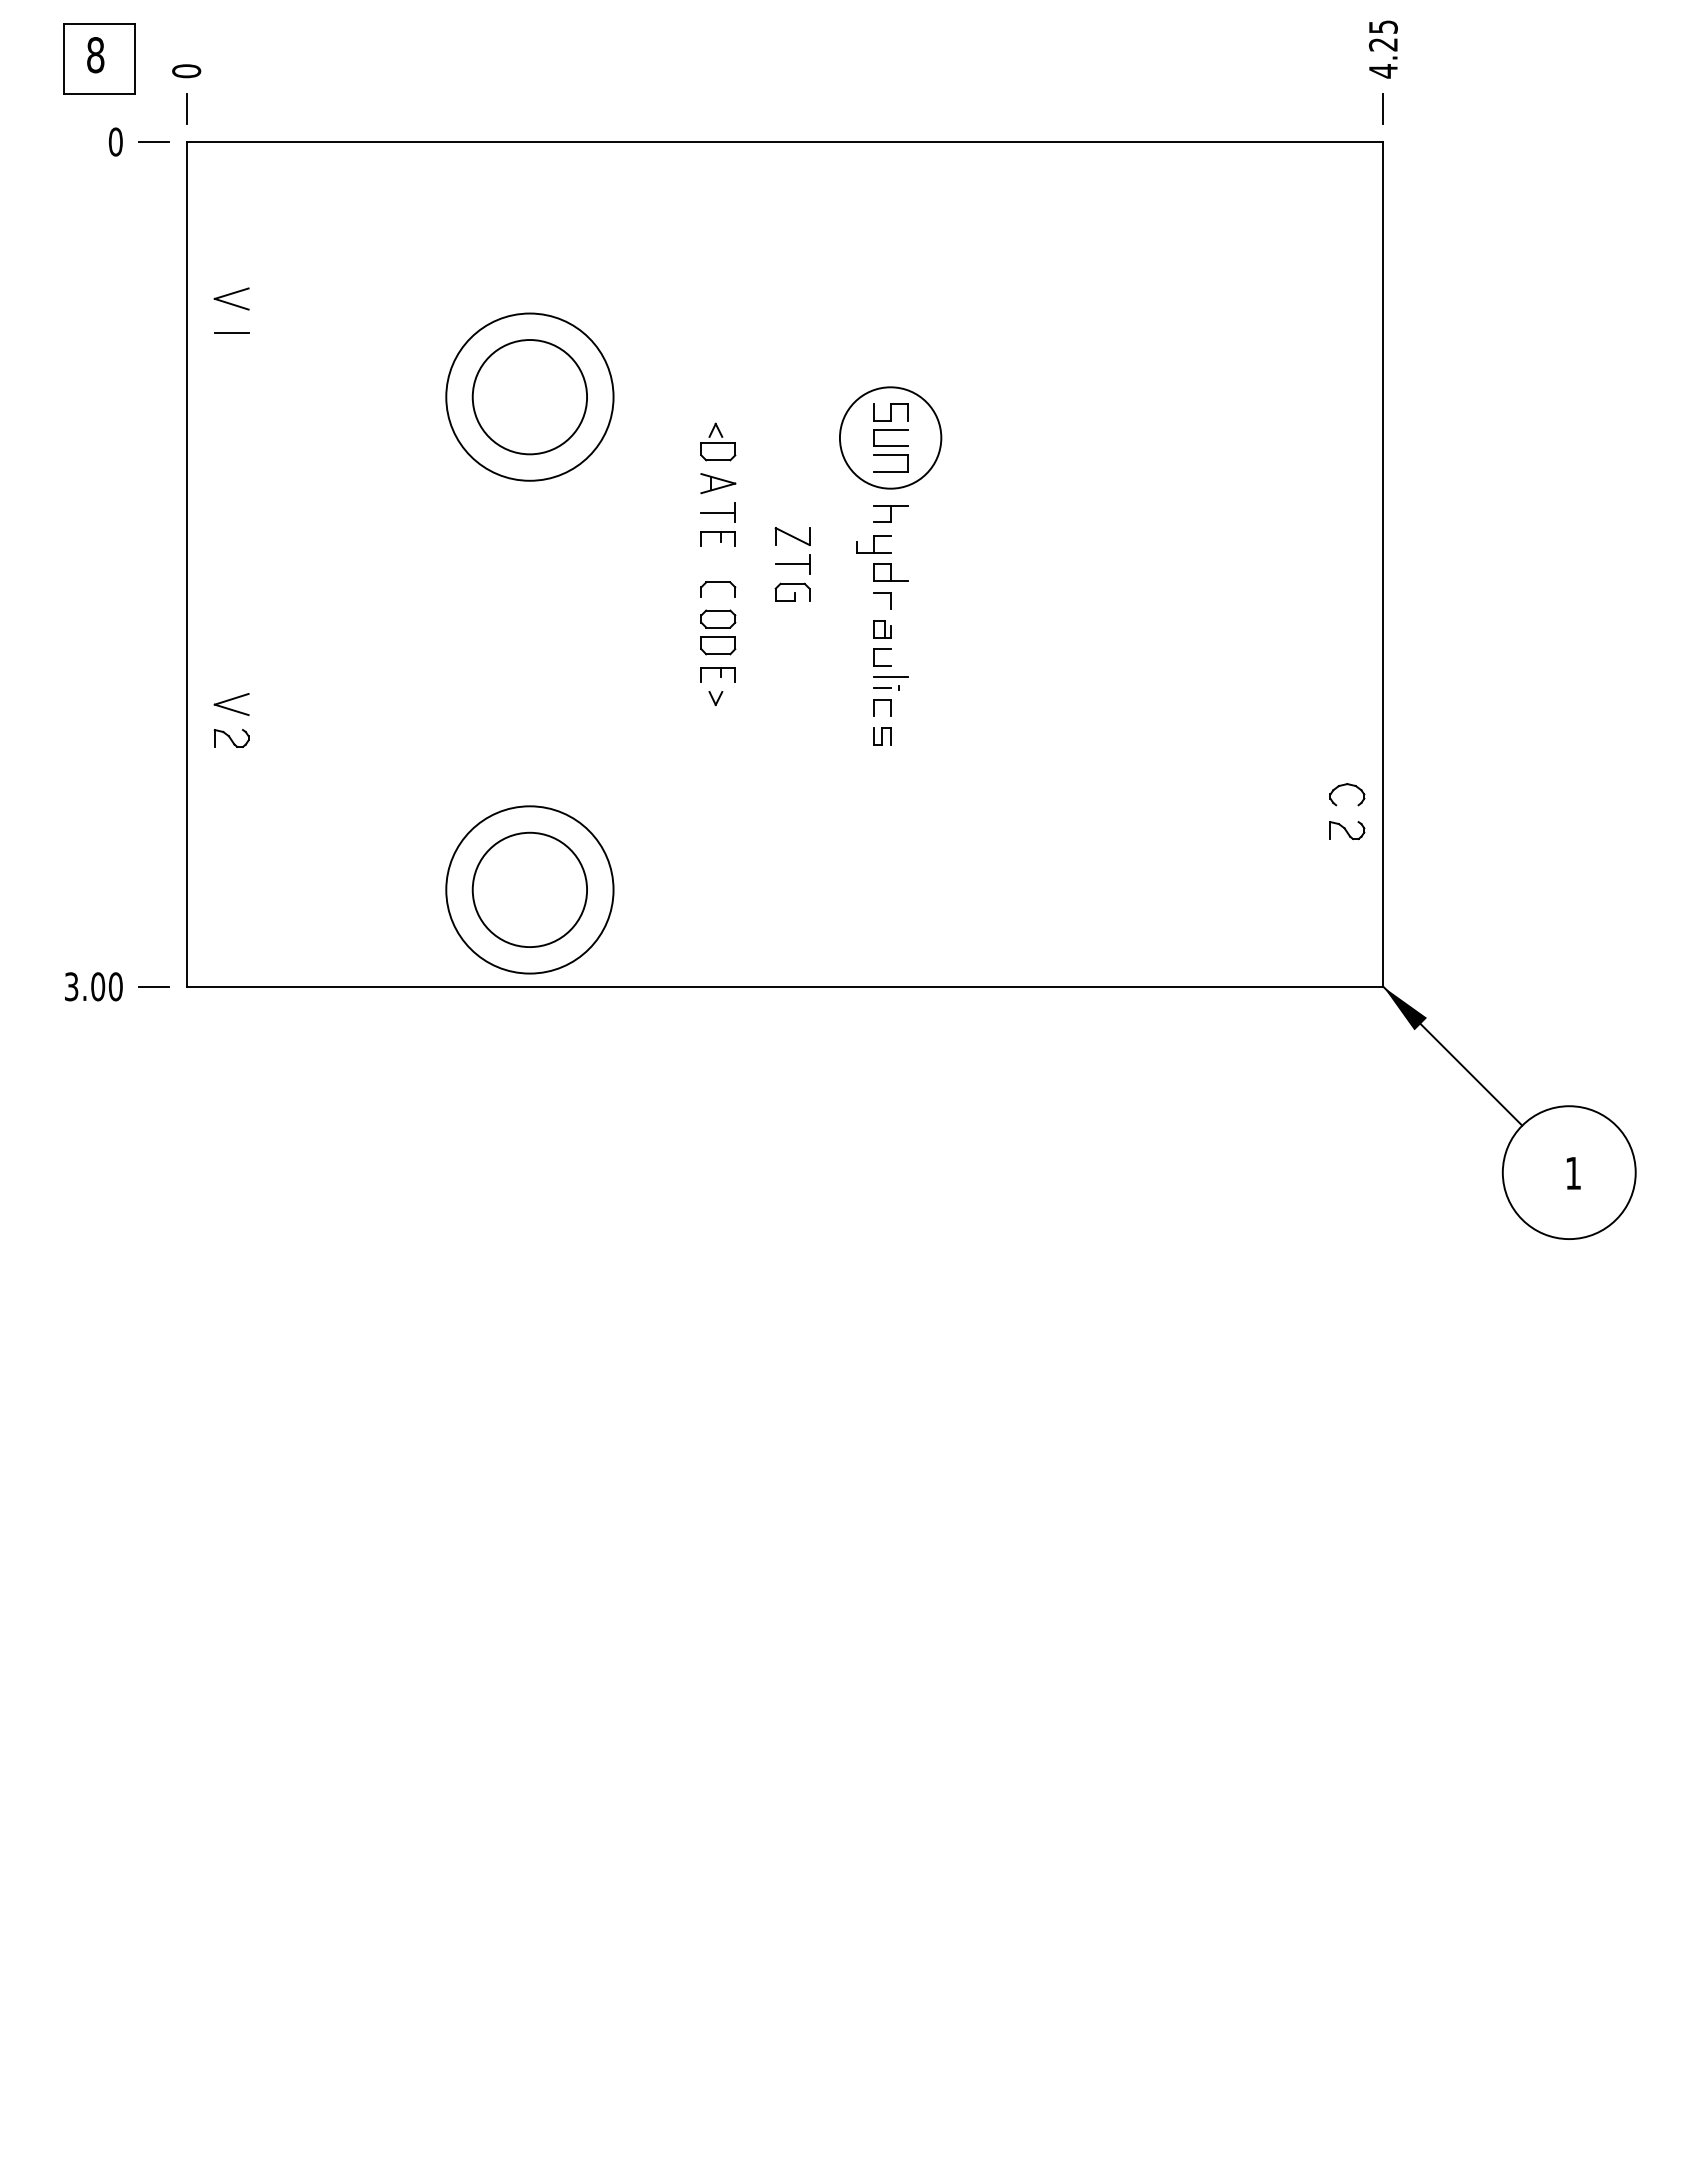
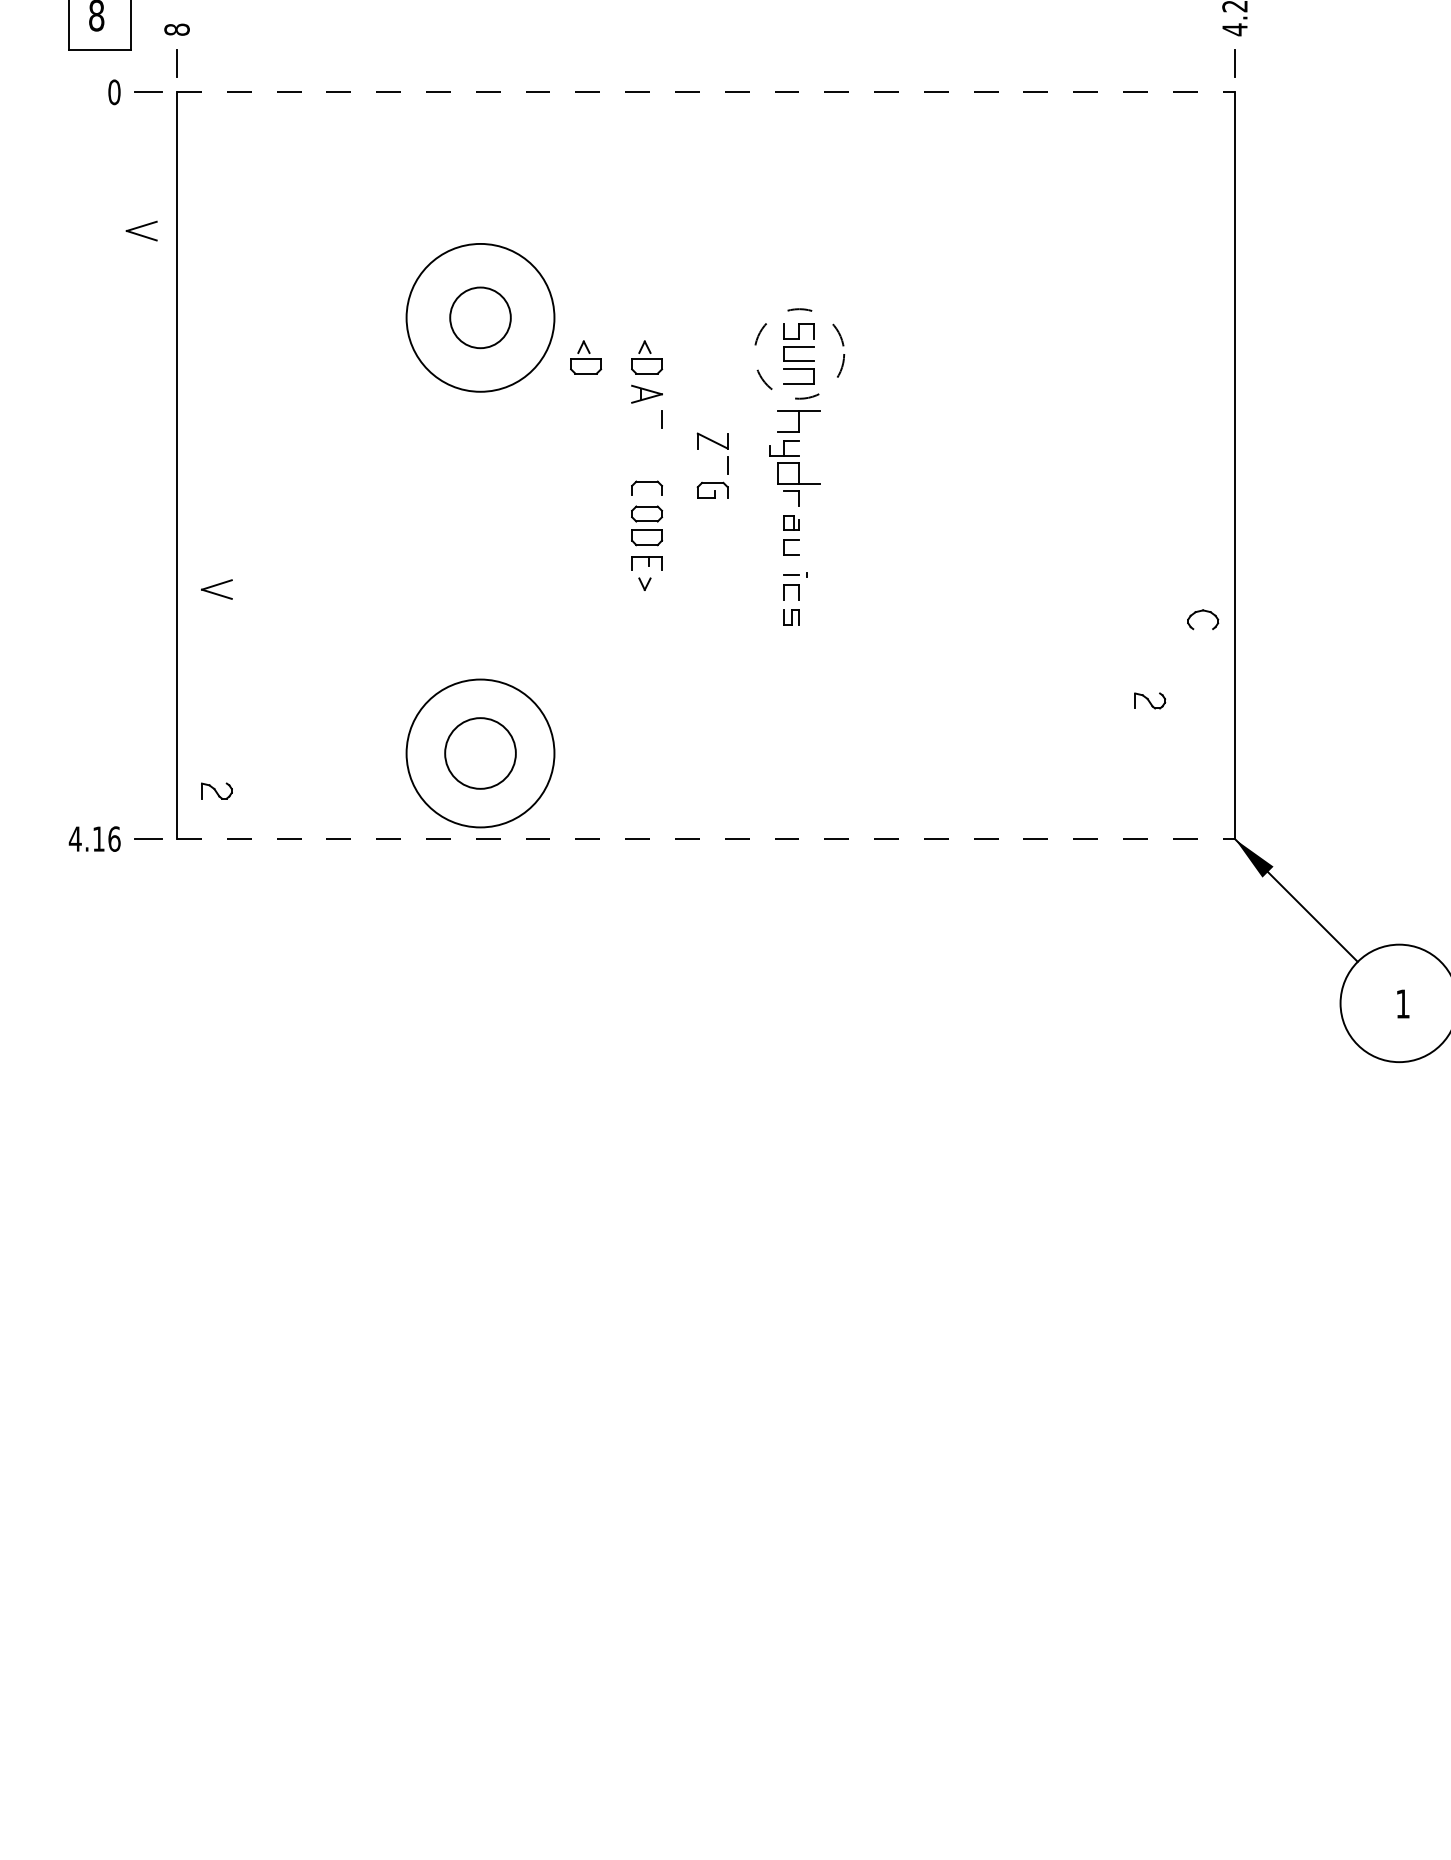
text: (186, 71) -> (176, 29), 0 -> 8
line: (785, 142) -> (706, 92), solid -> dashed
part: (231, 298) -> (141, 230), moved
line: (231, 332) -> (216, 260), removed
circle: (529, 397) -> (480, 318), size x0.6
circle: (890, 437) -> (799, 353), solid -> dashed
part: (649, 441) -> (586, 357), added
line: (718, 512) -> (647, 419), removed
part: (890, 513) -> (799, 420), size x1.4
part: (717, 538) -> (646, 442), removed
line: (792, 564) -> (712, 465), removed
part: (890, 572) -> (799, 472), size x1.4
line: (890, 677) -> (799, 565), removed
part: (231, 738) -> (216, 791), moved
part: (1347, 785) -> (1203, 611), moved
part: (1347, 830) -> (1150, 700), moved
circle: (529, 889) -> (480, 753), size x0.7
text: (93, 986) -> (94, 838), 3.00 -> 4.16
line: (785, 986) -> (706, 838), solid -> dashed

